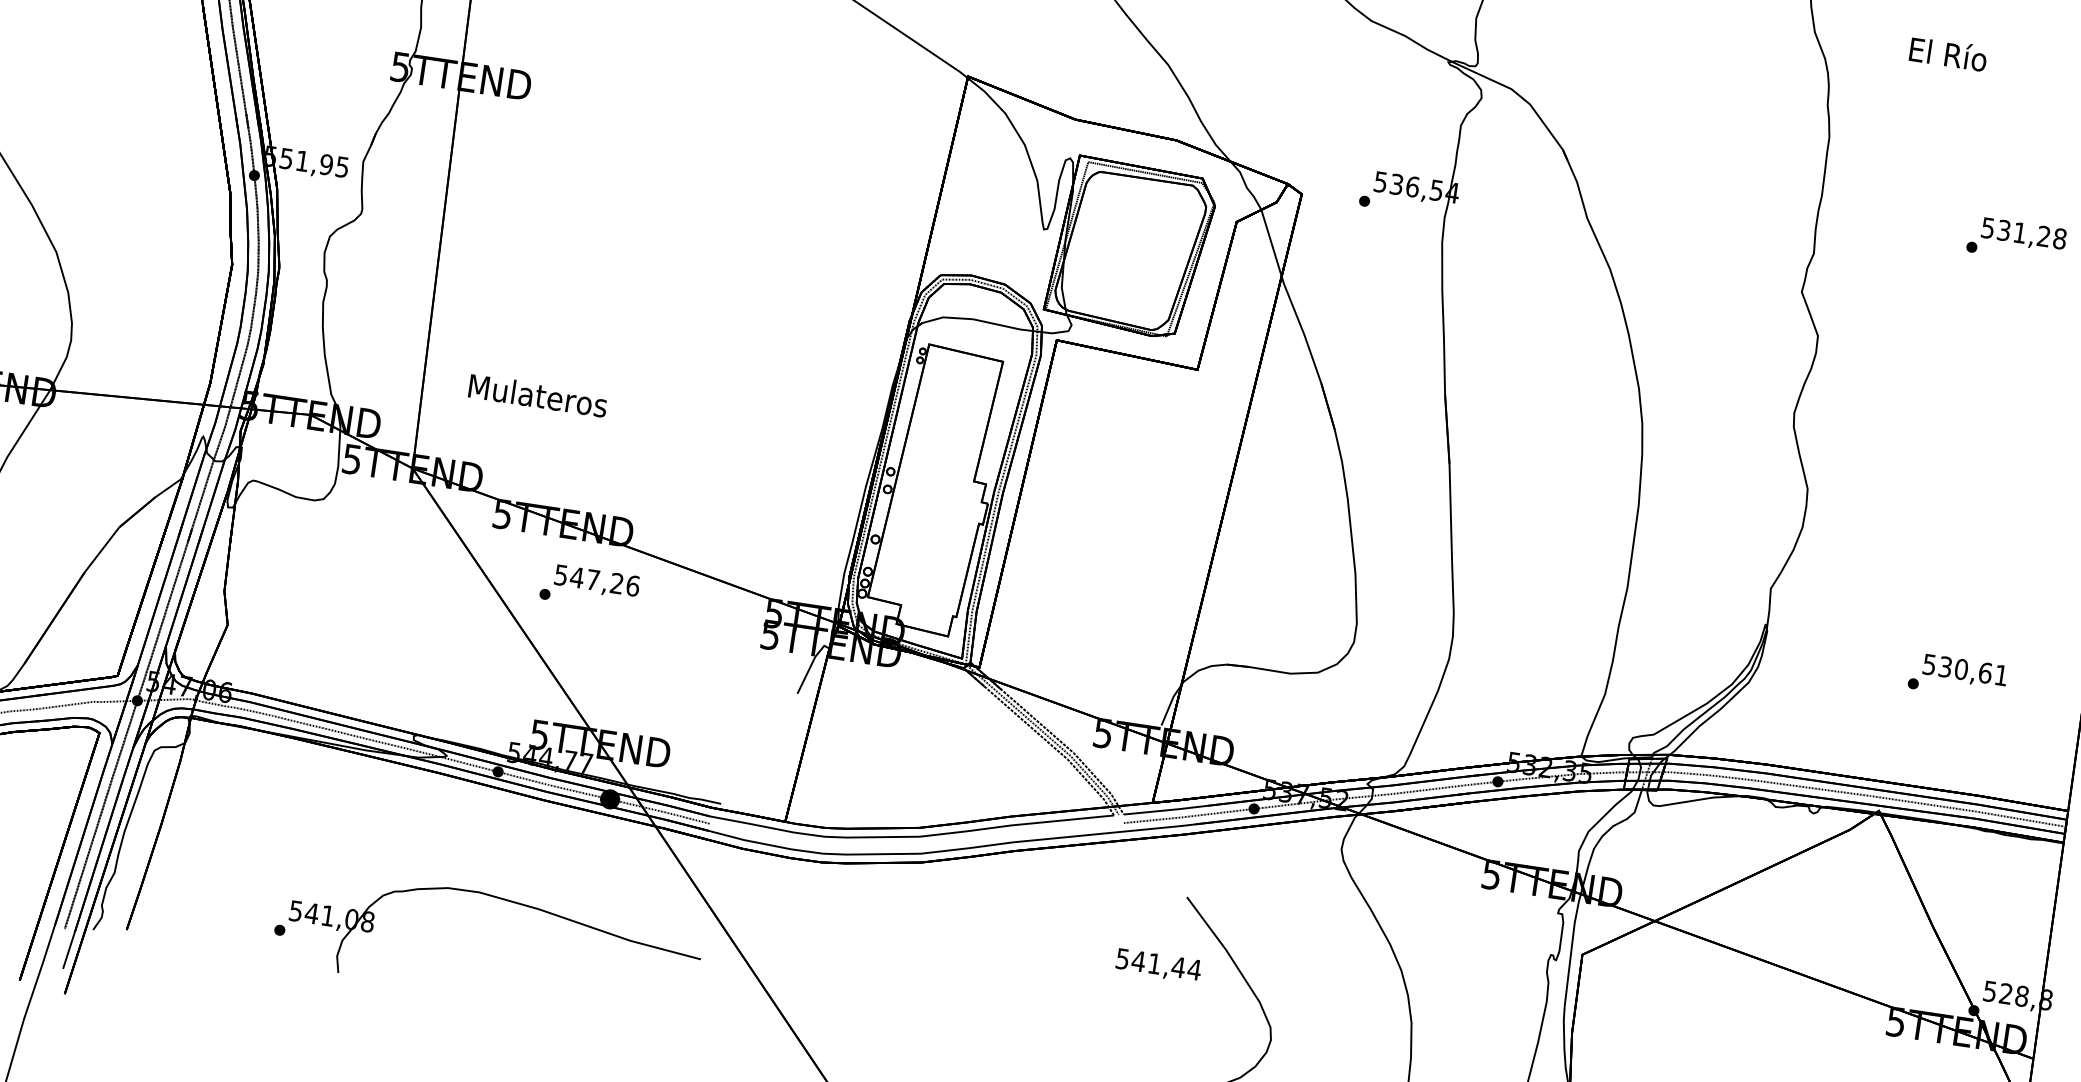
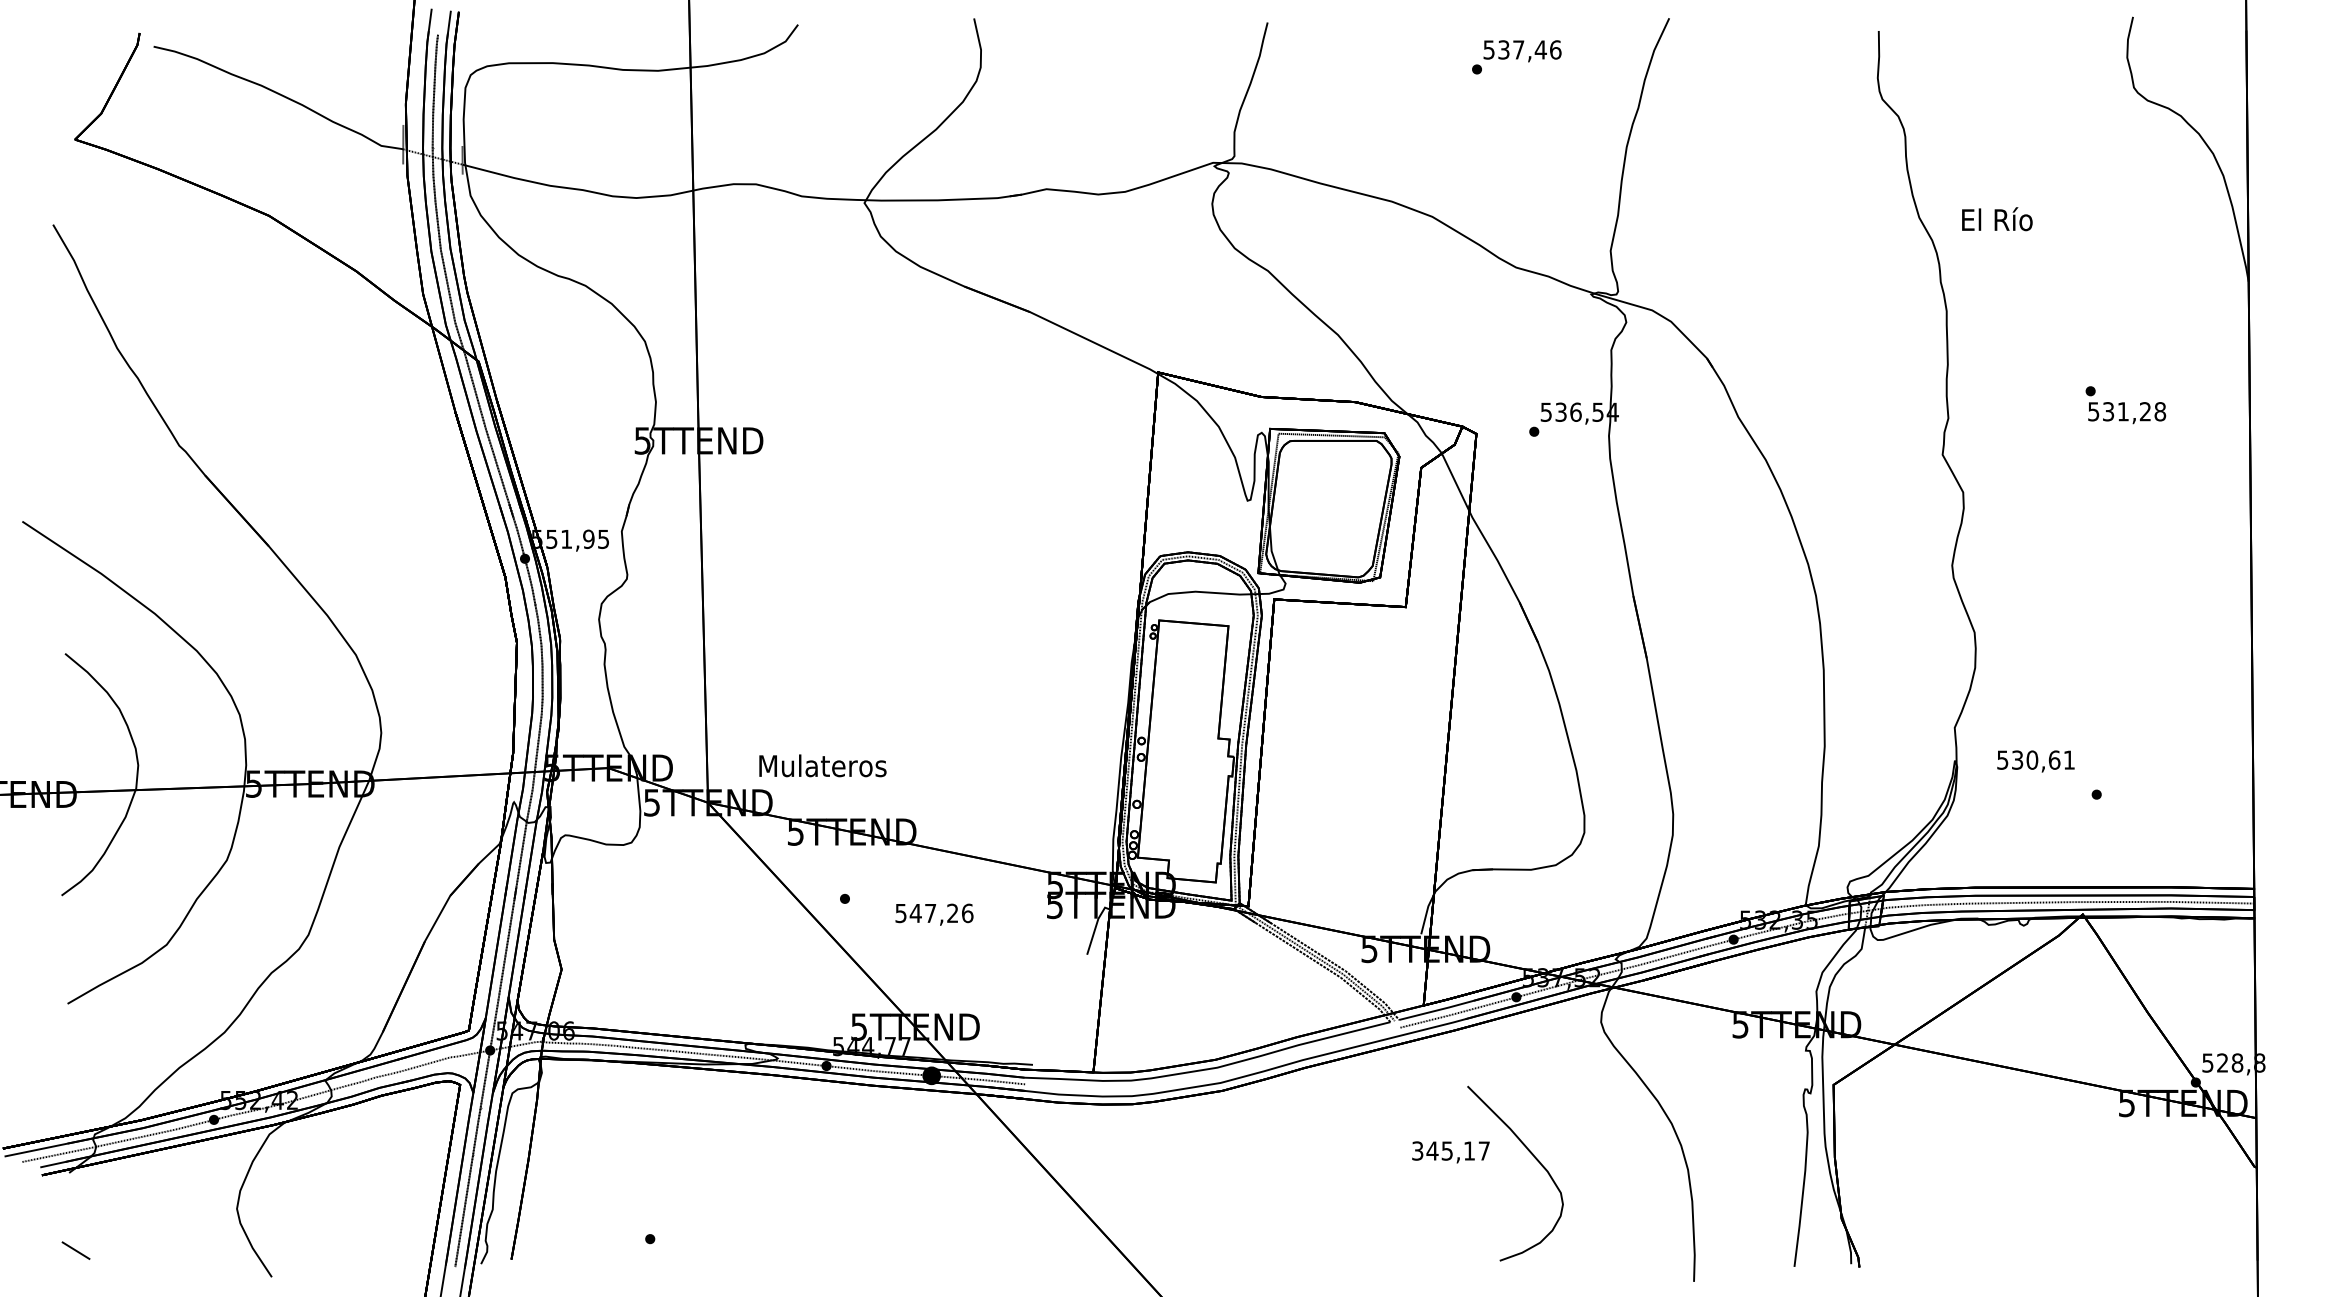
text: (1948, 54) -> (1997, 219), moved
text: (2024, 235) -> (2127, 413), moved
text: (537, 395) -> (822, 765), moved
text: (597, 581) -> (934, 914), moved
text: (1964, 671) -> (2035, 761), moved
part: (507, 901) -> (852, 1182), removed
text: (1159, 963) -> (1451, 1150), 541,44 -> 345,17

